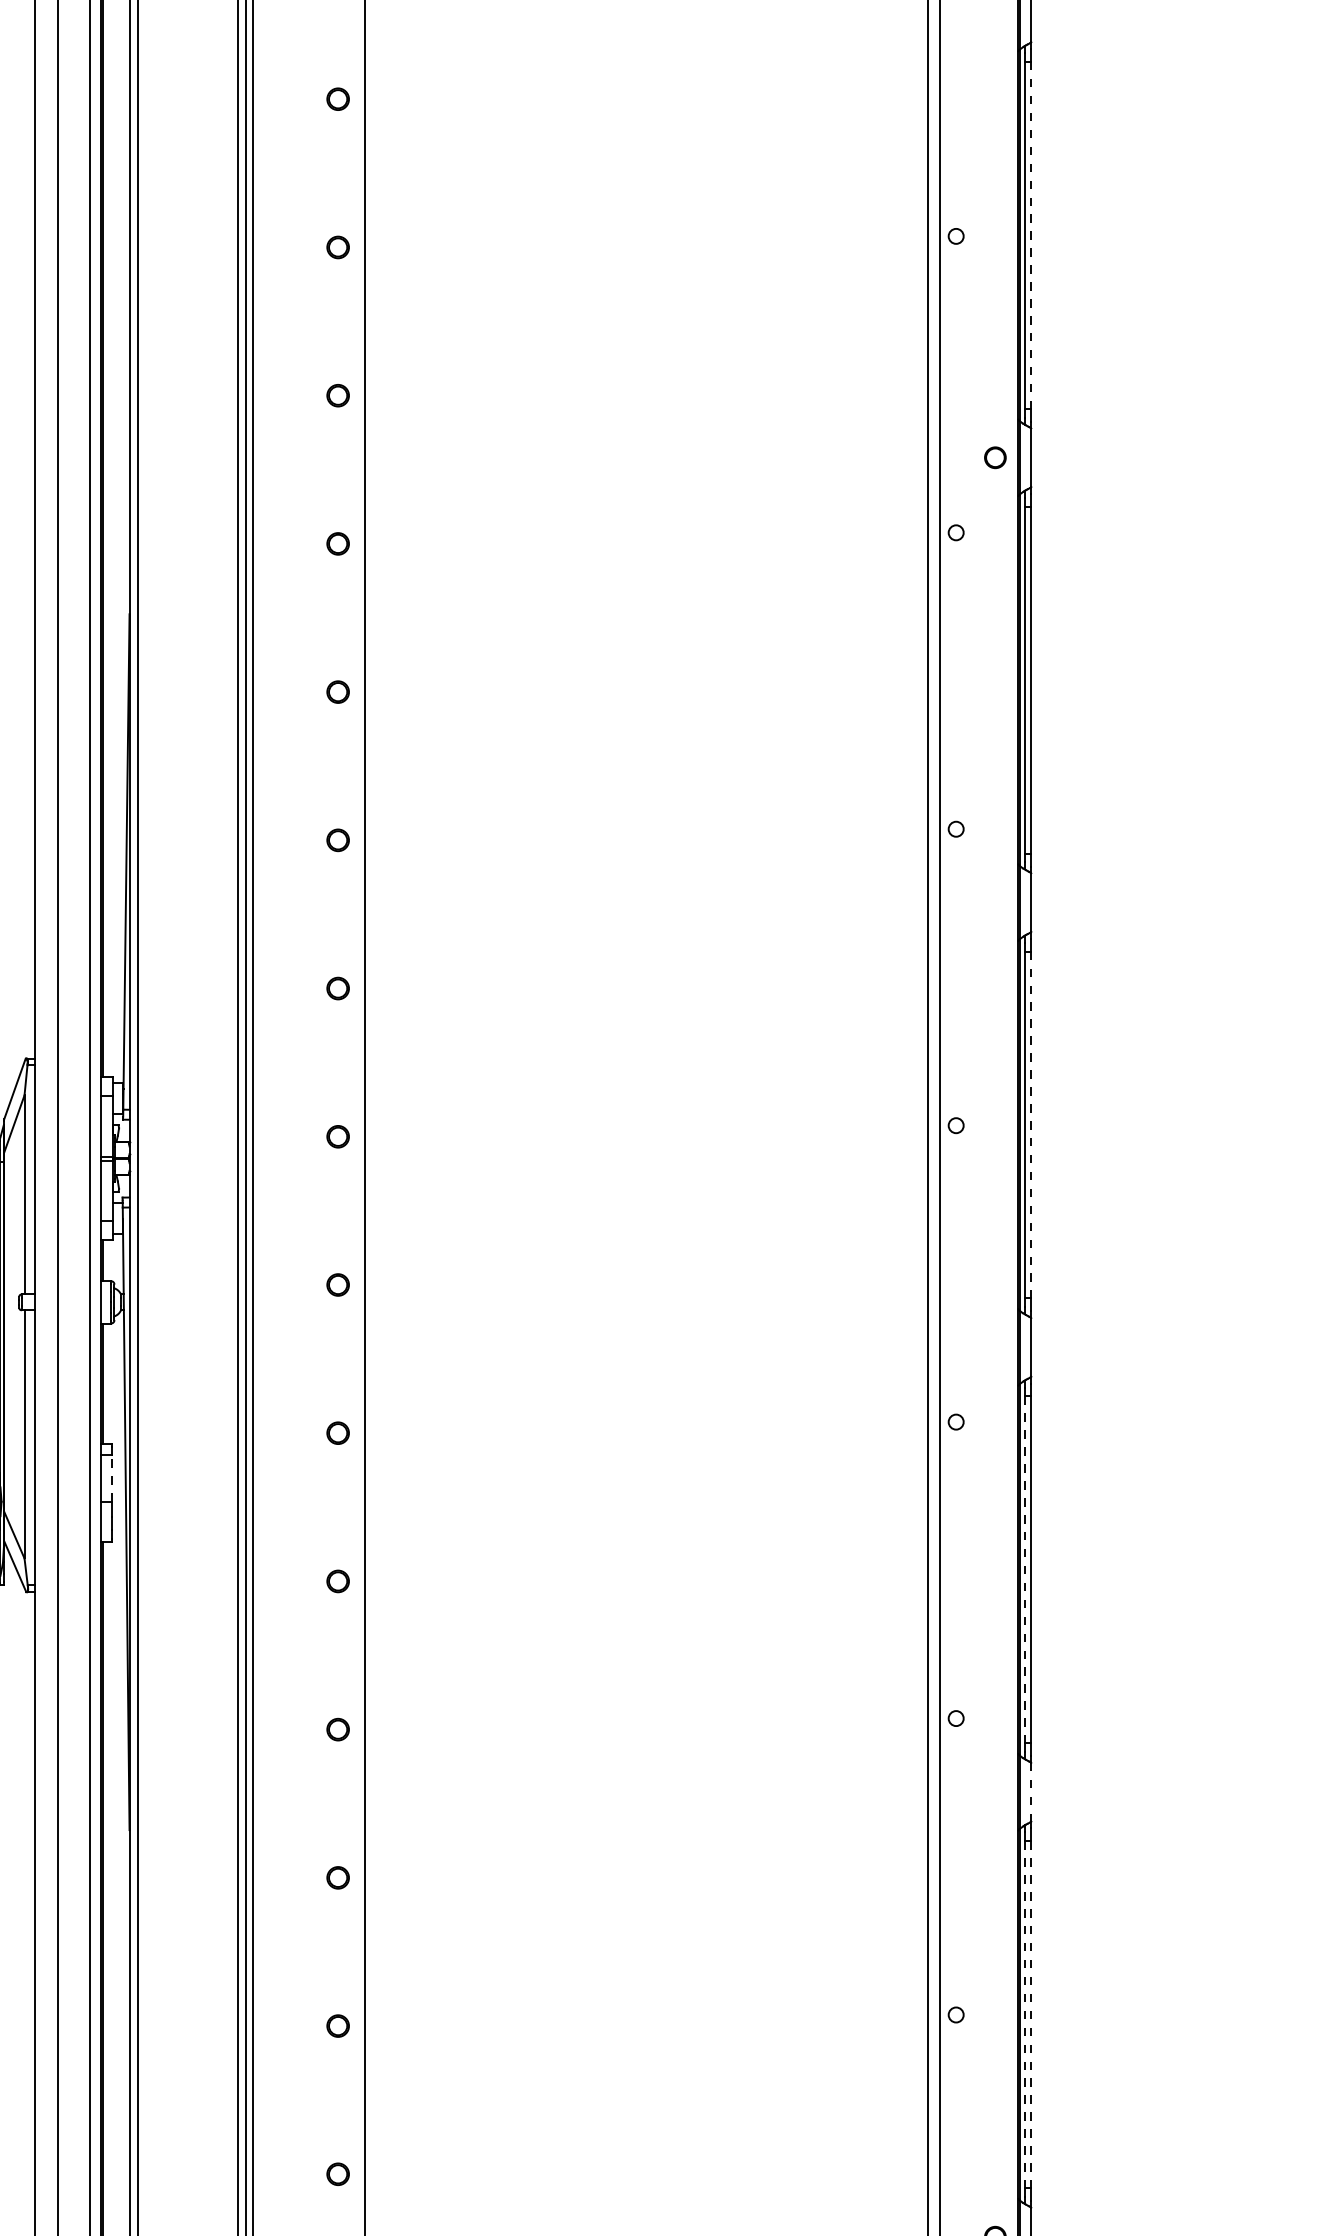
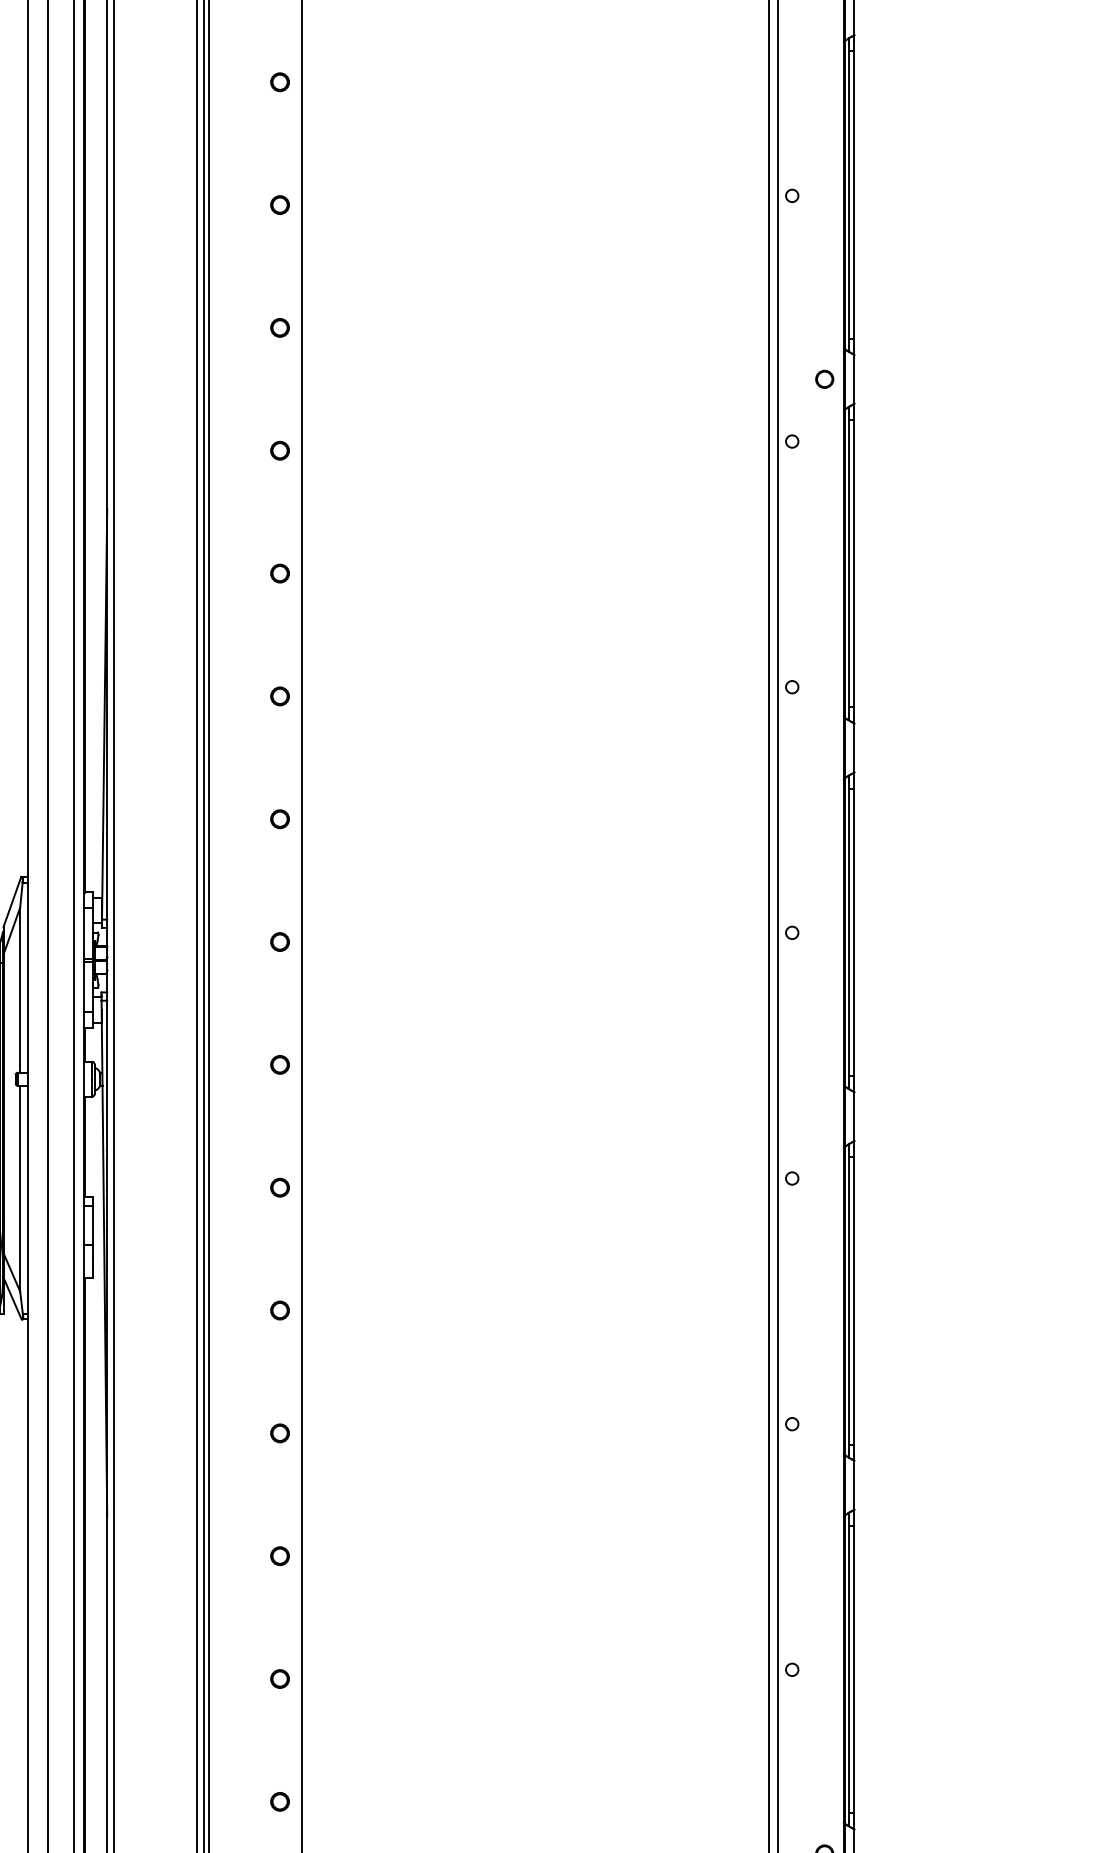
line: (1031, 235) -> (854, 195), dashed -> solid
line: (1031, 1125) -> (854, 932), dashed -> solid
line: (112, 1477) -> (93, 1224), dashed -> solid
line: (1024, 1570) -> (848, 1301), dashed -> solid
line: (1031, 1792) -> (854, 1485), dashed -> solid
line: (1024, 2015) -> (848, 1670), dashed -> solid
line: (1031, 2015) -> (854, 1670), dashed -> solid

